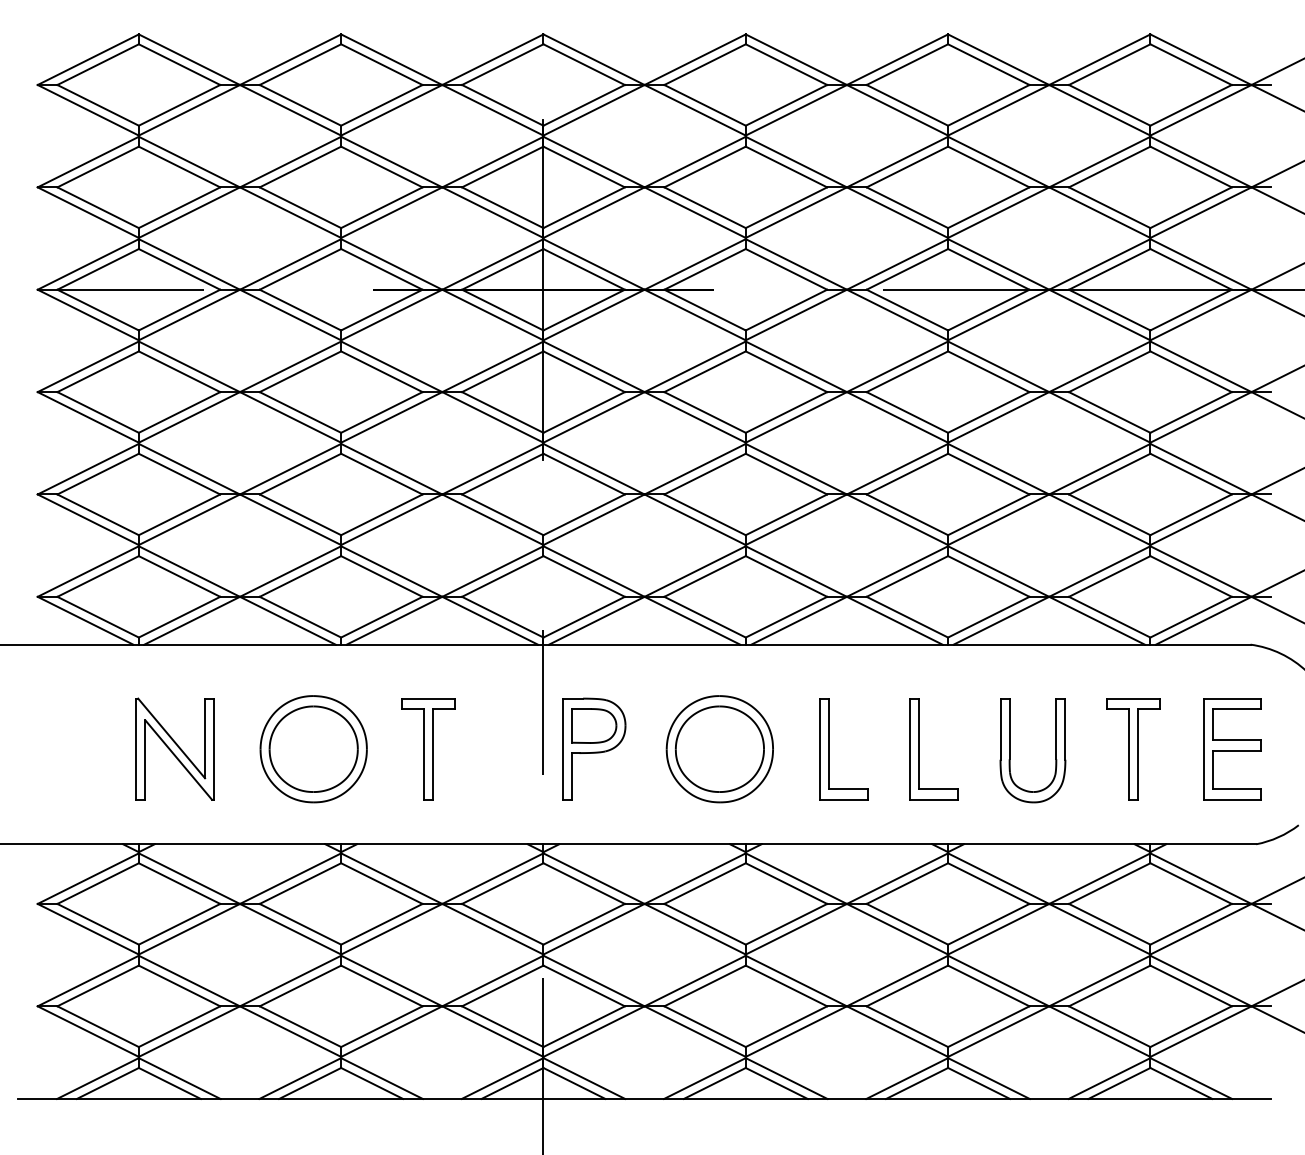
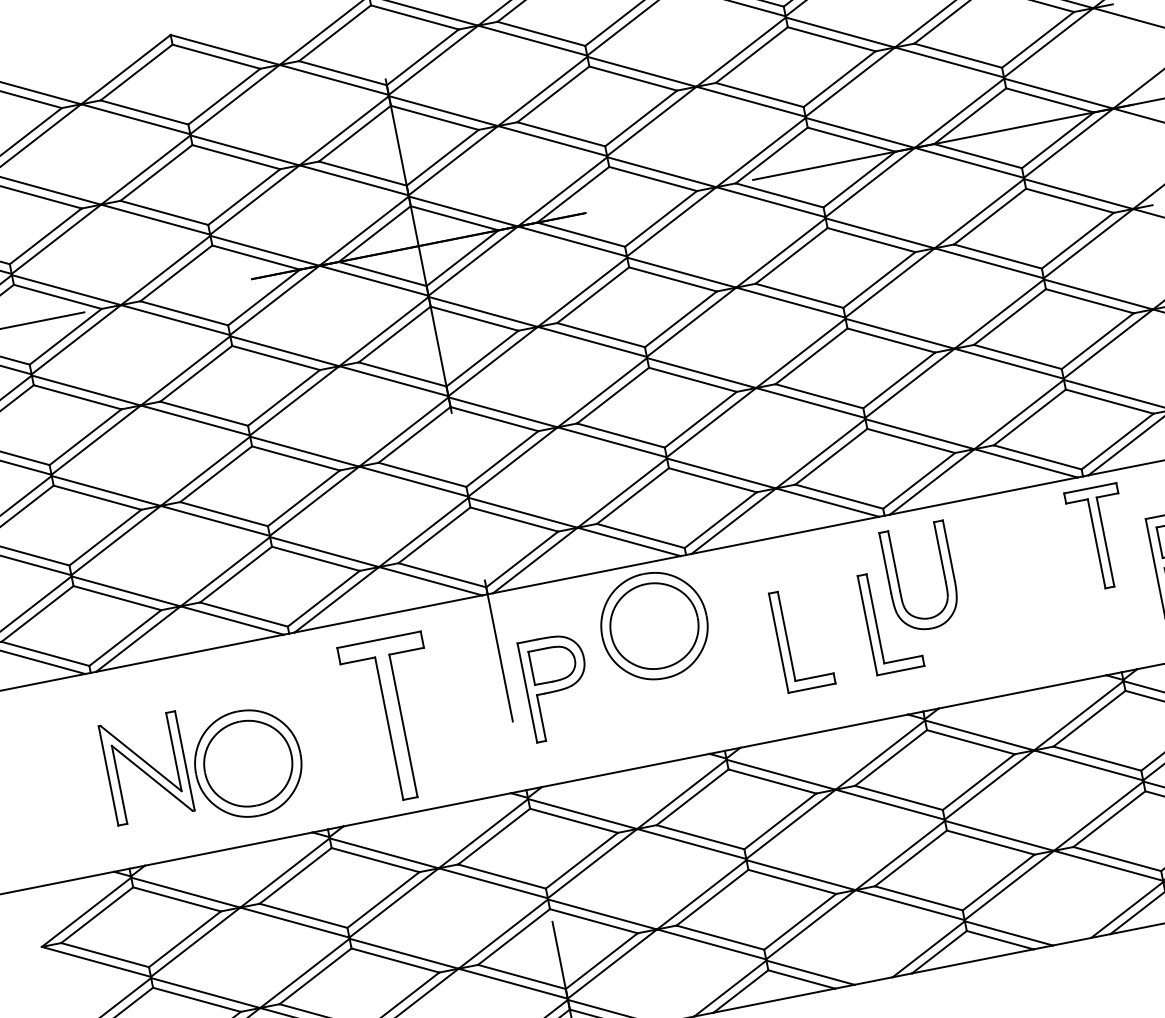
part: (313, 749) -> (248, 763), moved
part: (428, 749) -> (395, 719), size x1.6
part: (719, 749) -> (654, 626), moved
part: (1133, 749) -> (1100, 538), moved
part: (1010, 750) -> (899, 582), moved

